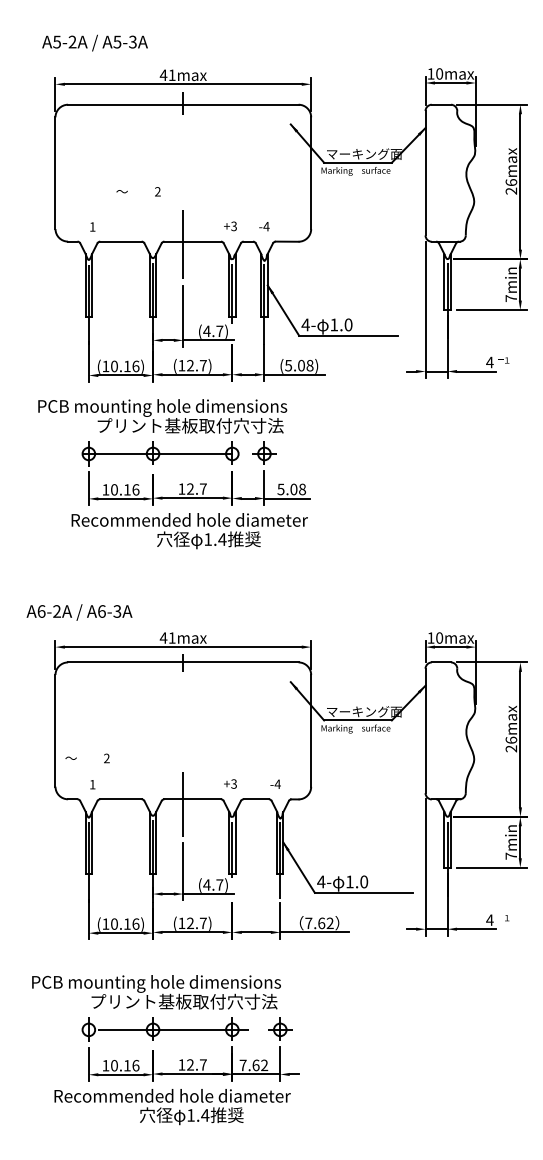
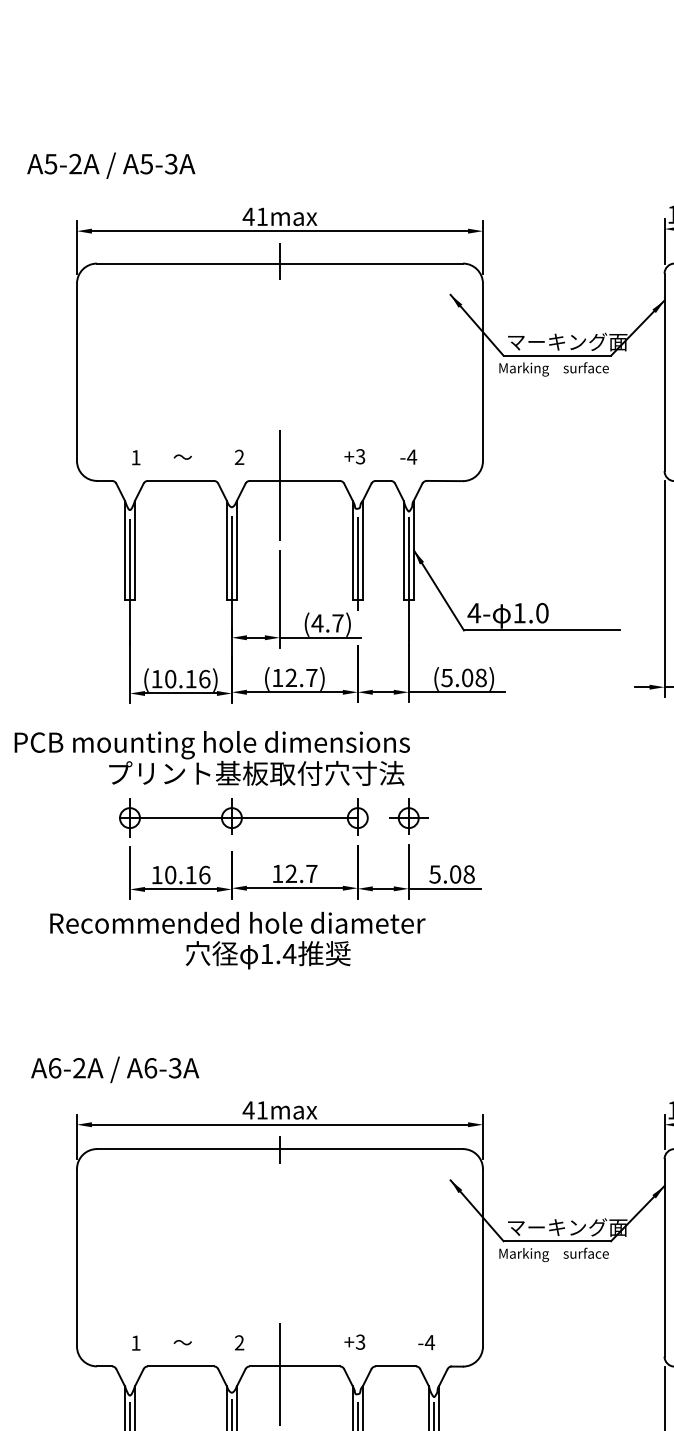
text: (94, 42) -> (110, 164), moved
text: (138, 191) -> (208, 456), moved
text: (162, 416) -> (211, 758), moved
text: (189, 531) -> (237, 941), moved
text: (87, 758) -> (208, 1342), moved

